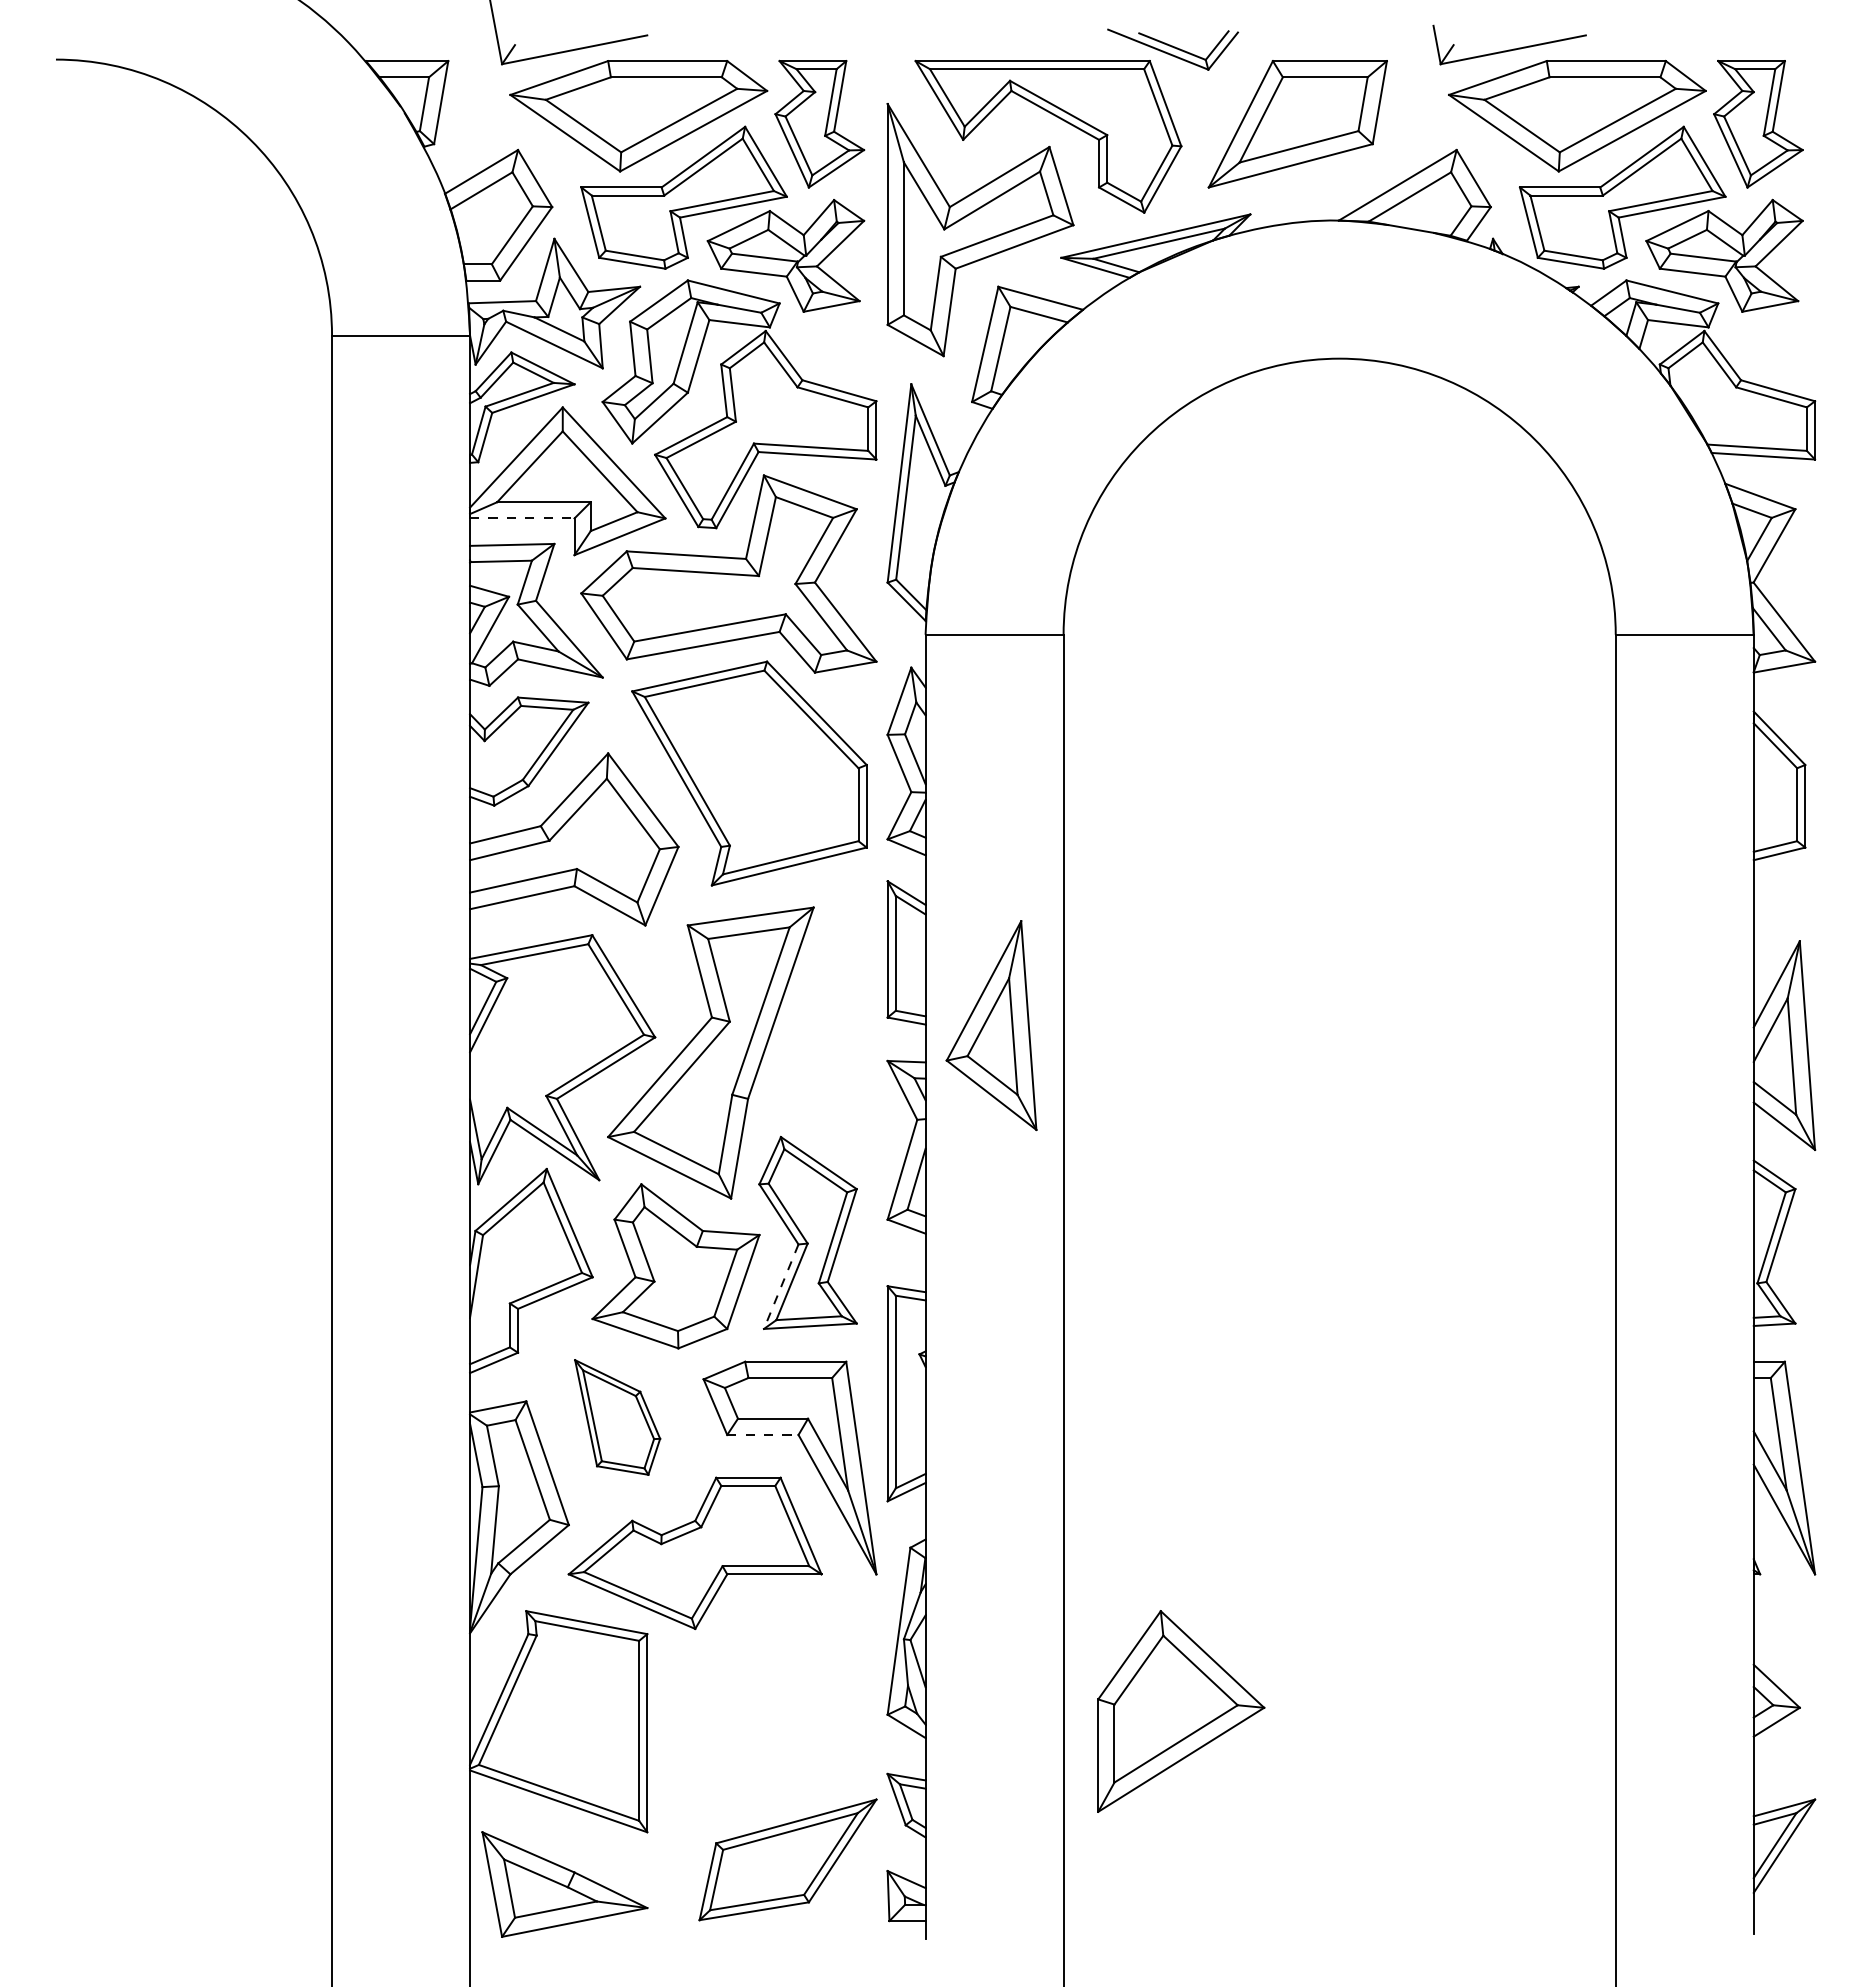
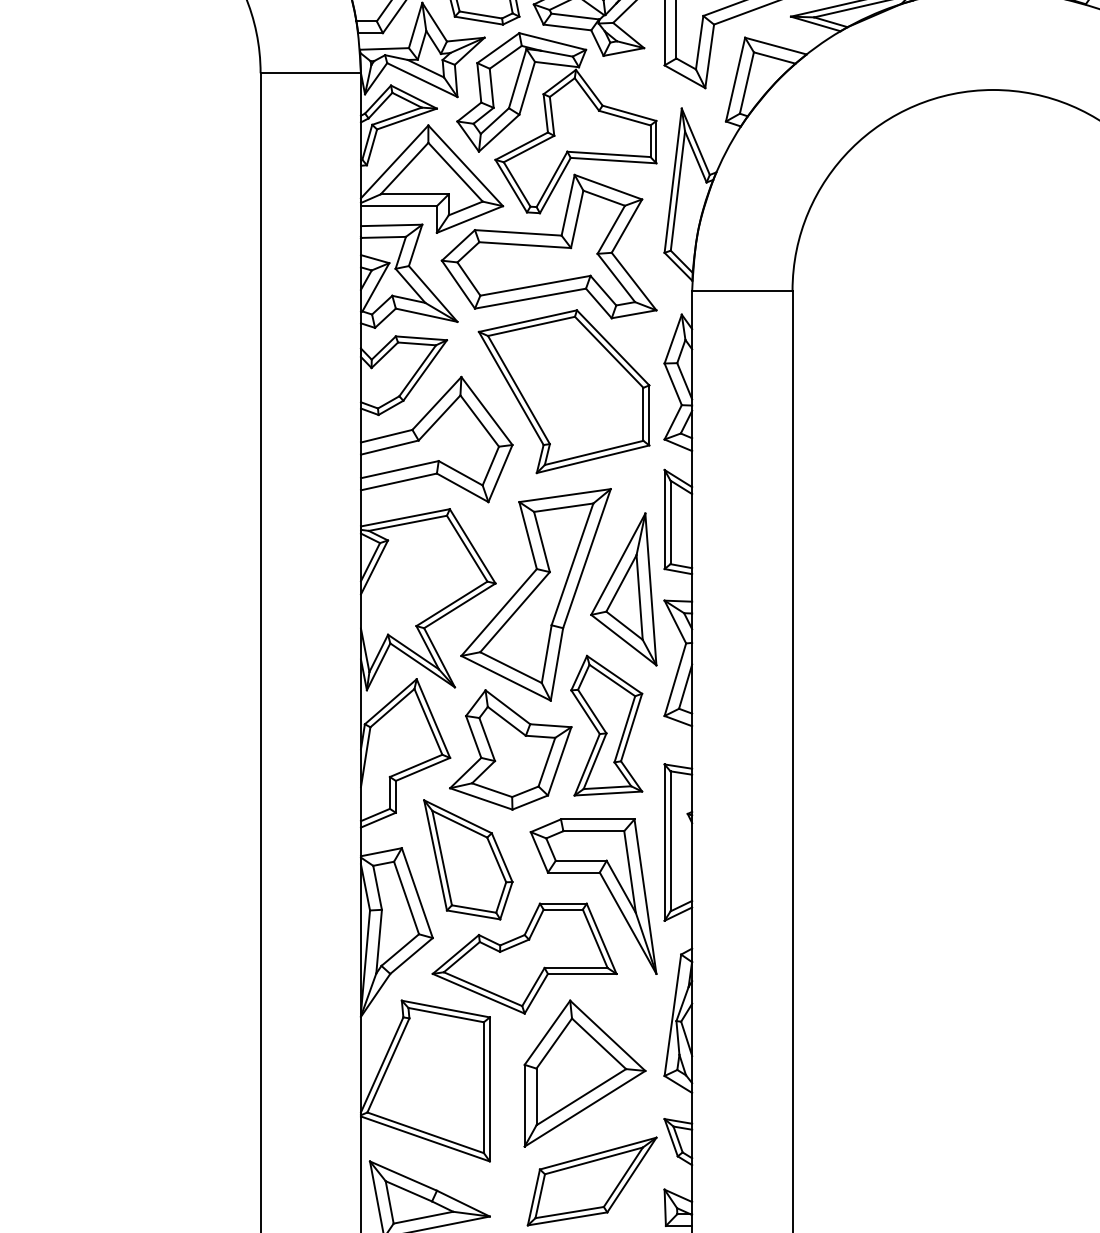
line: (522, 518) -> (399, 206), dashed -> solid
part: (991, 1025) -> (623, 589), moved
line: (781, 1286) -> (587, 764), dashed -> solid
part: (617, 1417) -> (468, 859), size x1.43
line: (762, 1434) -> (573, 872), dashed -> solid
part: (1181, 1711) -> (585, 1073), moved

